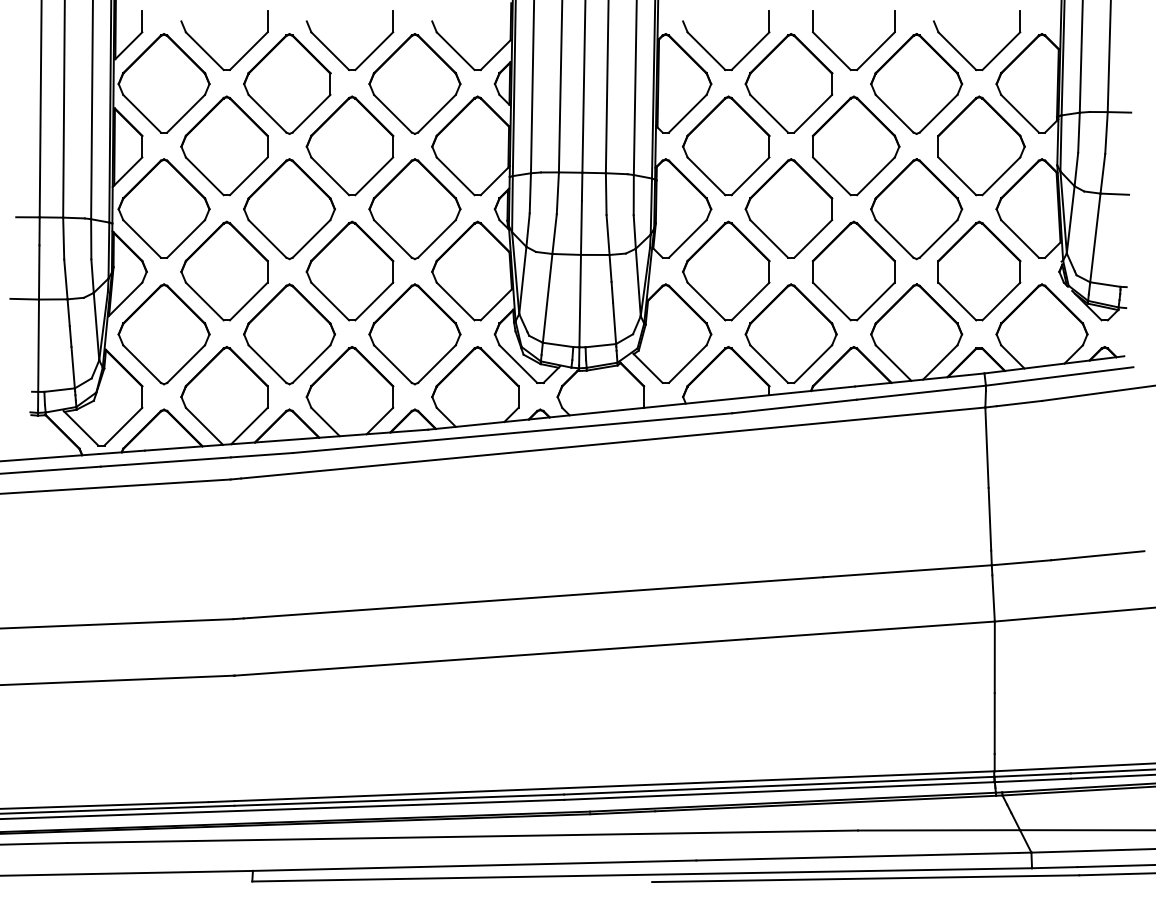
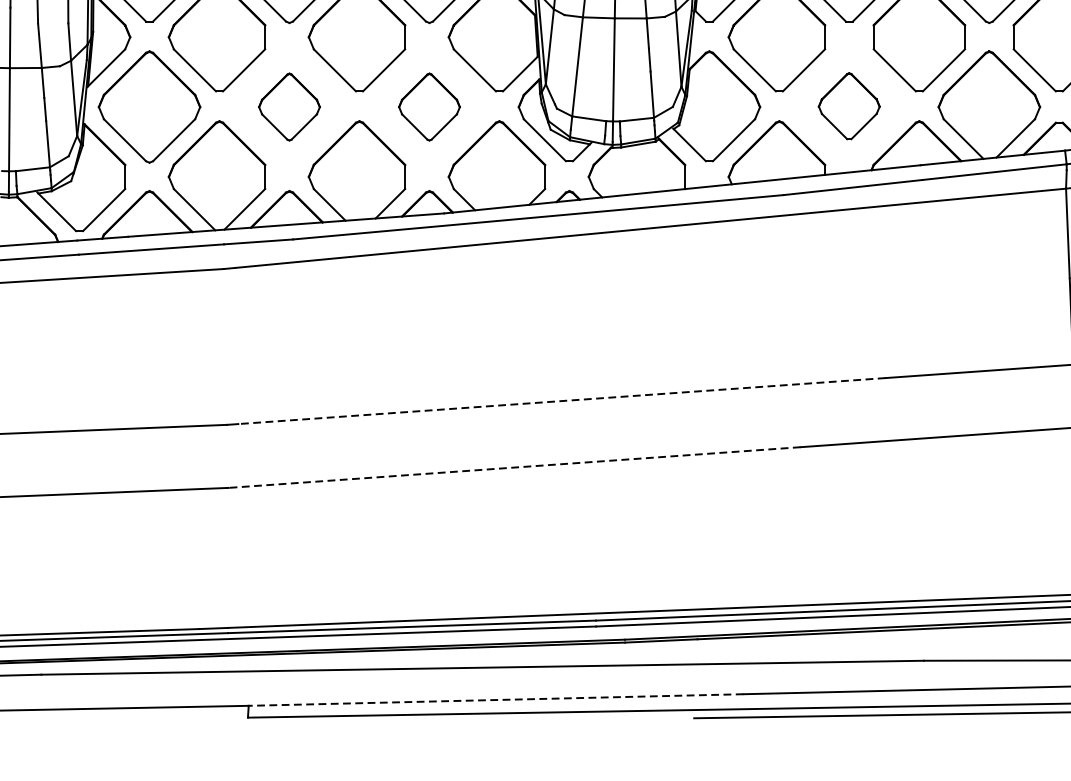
part: (790, 333) -> (848, 106), size x0.6
part: (289, 334) -> (289, 107), size x0.6
part: (414, 334) -> (428, 107), size x0.6
line: (533, 597) -> (561, 400), solid -> dashed
line: (491, 657) -> (514, 467), solid -> dashed
line: (474, 865) -> (495, 699), solid -> dashed

